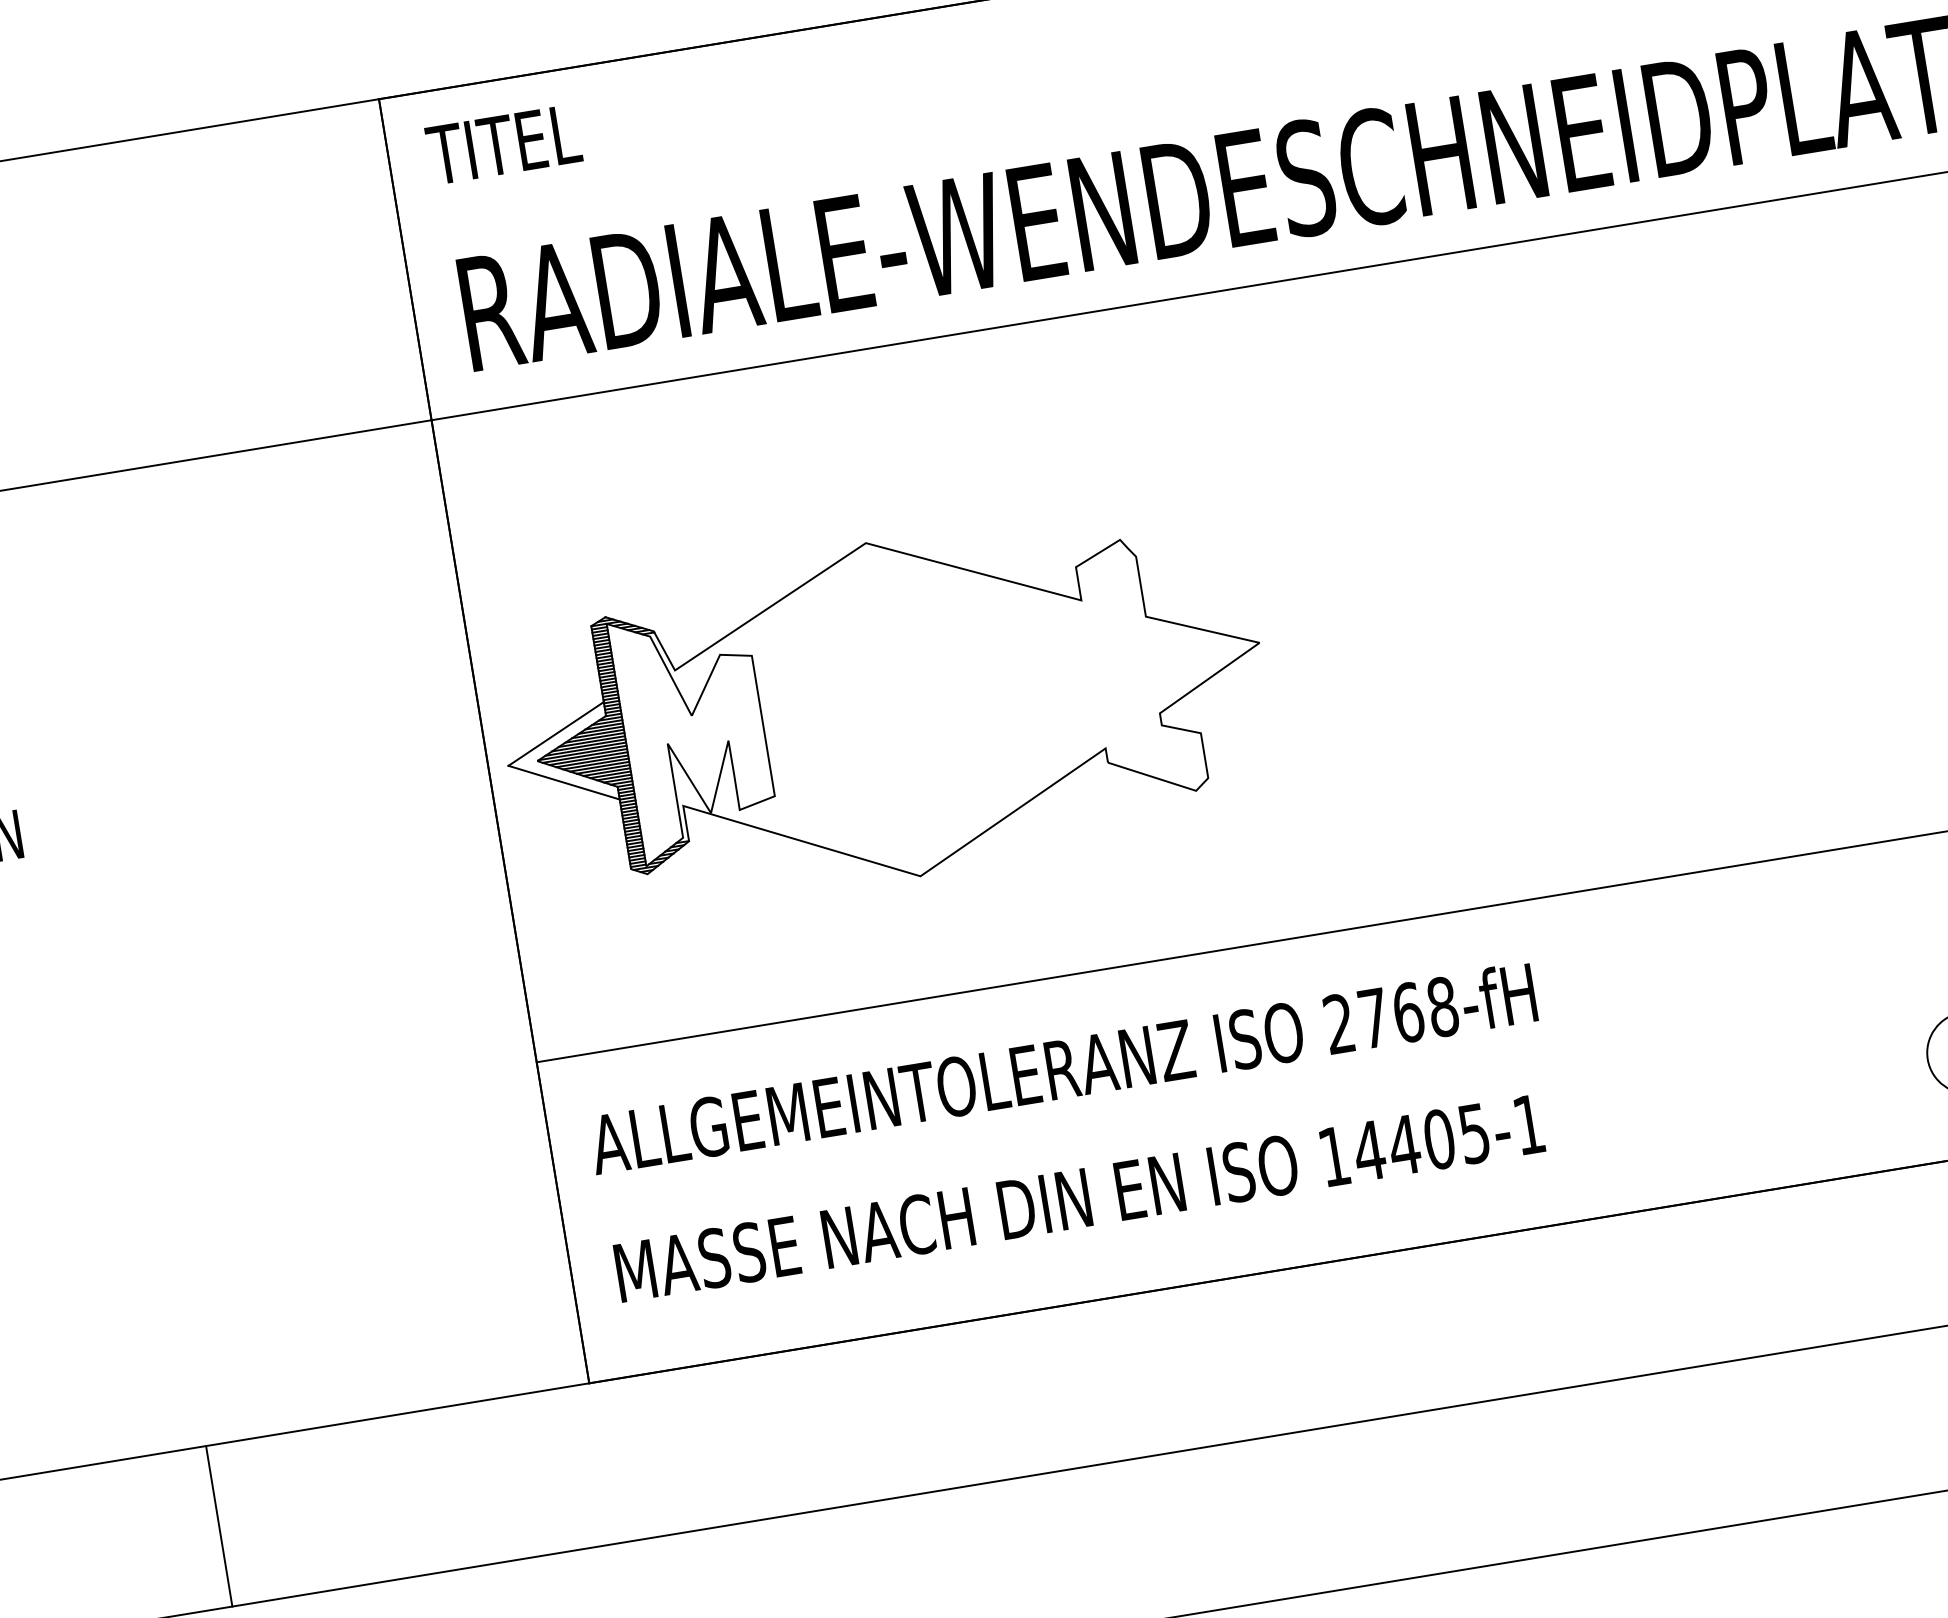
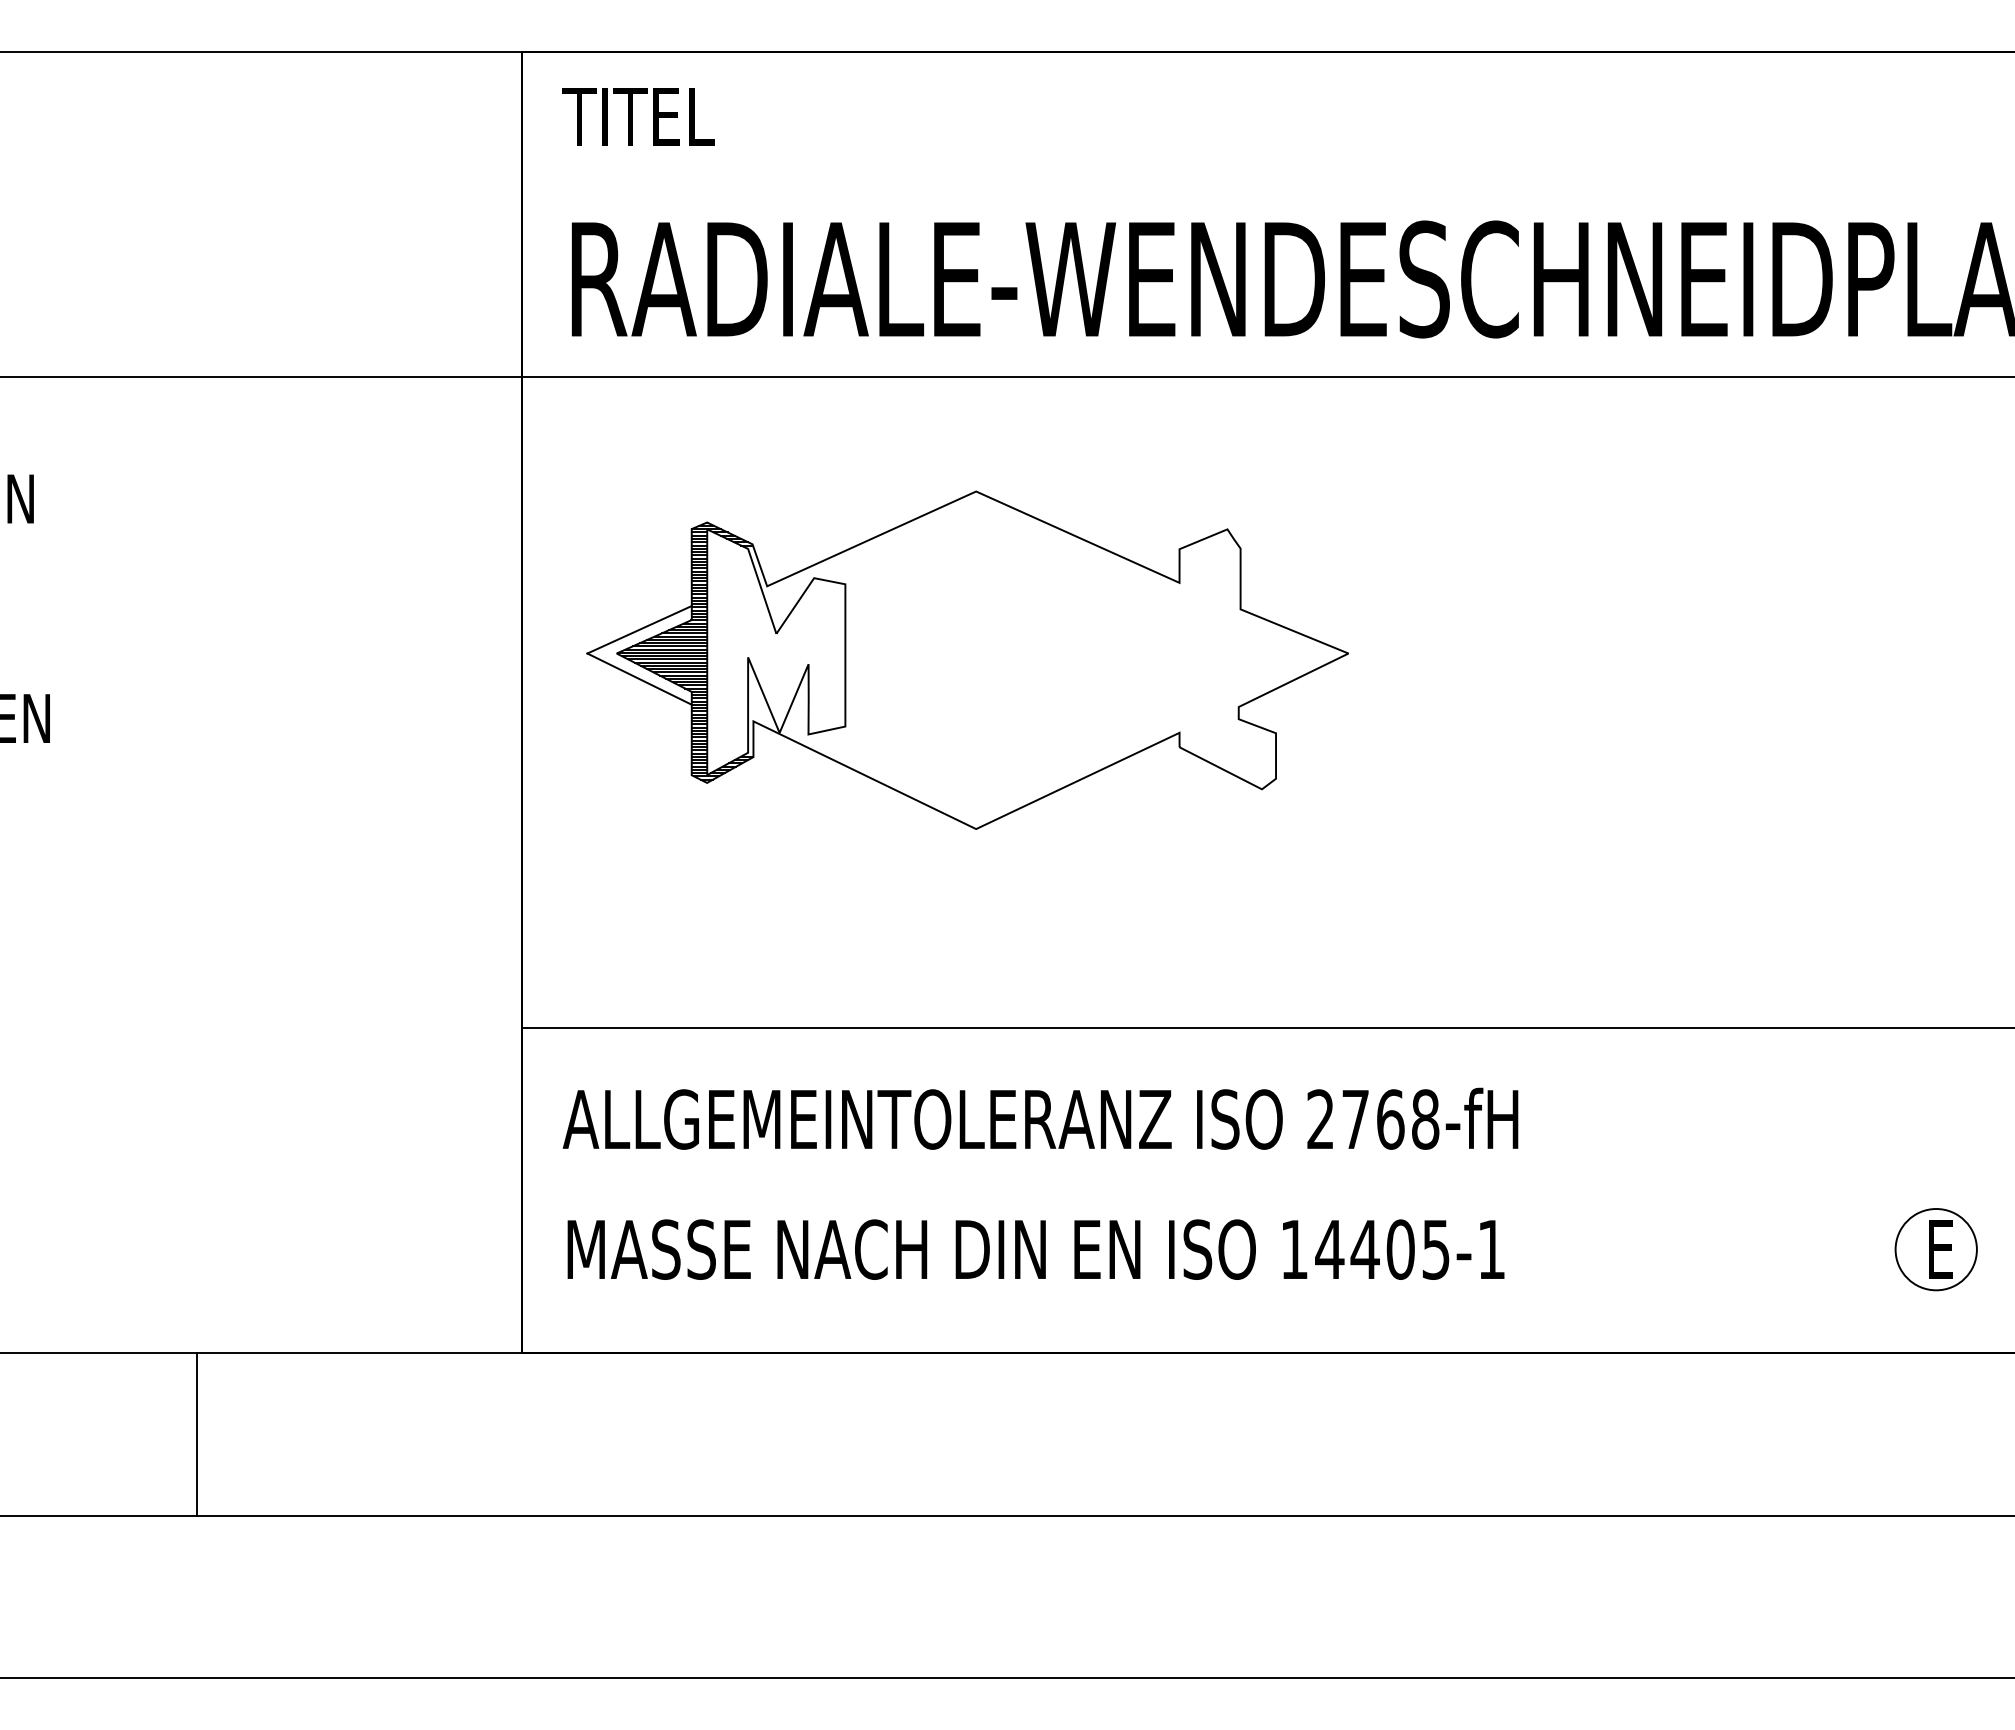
part: (884, 710) -> (967, 659), moved
line: (219, 1525) -> (197, 1433), moved

